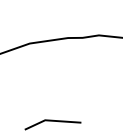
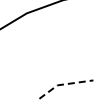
line: (52, 120) -> (64, 84), solid -> dashed

